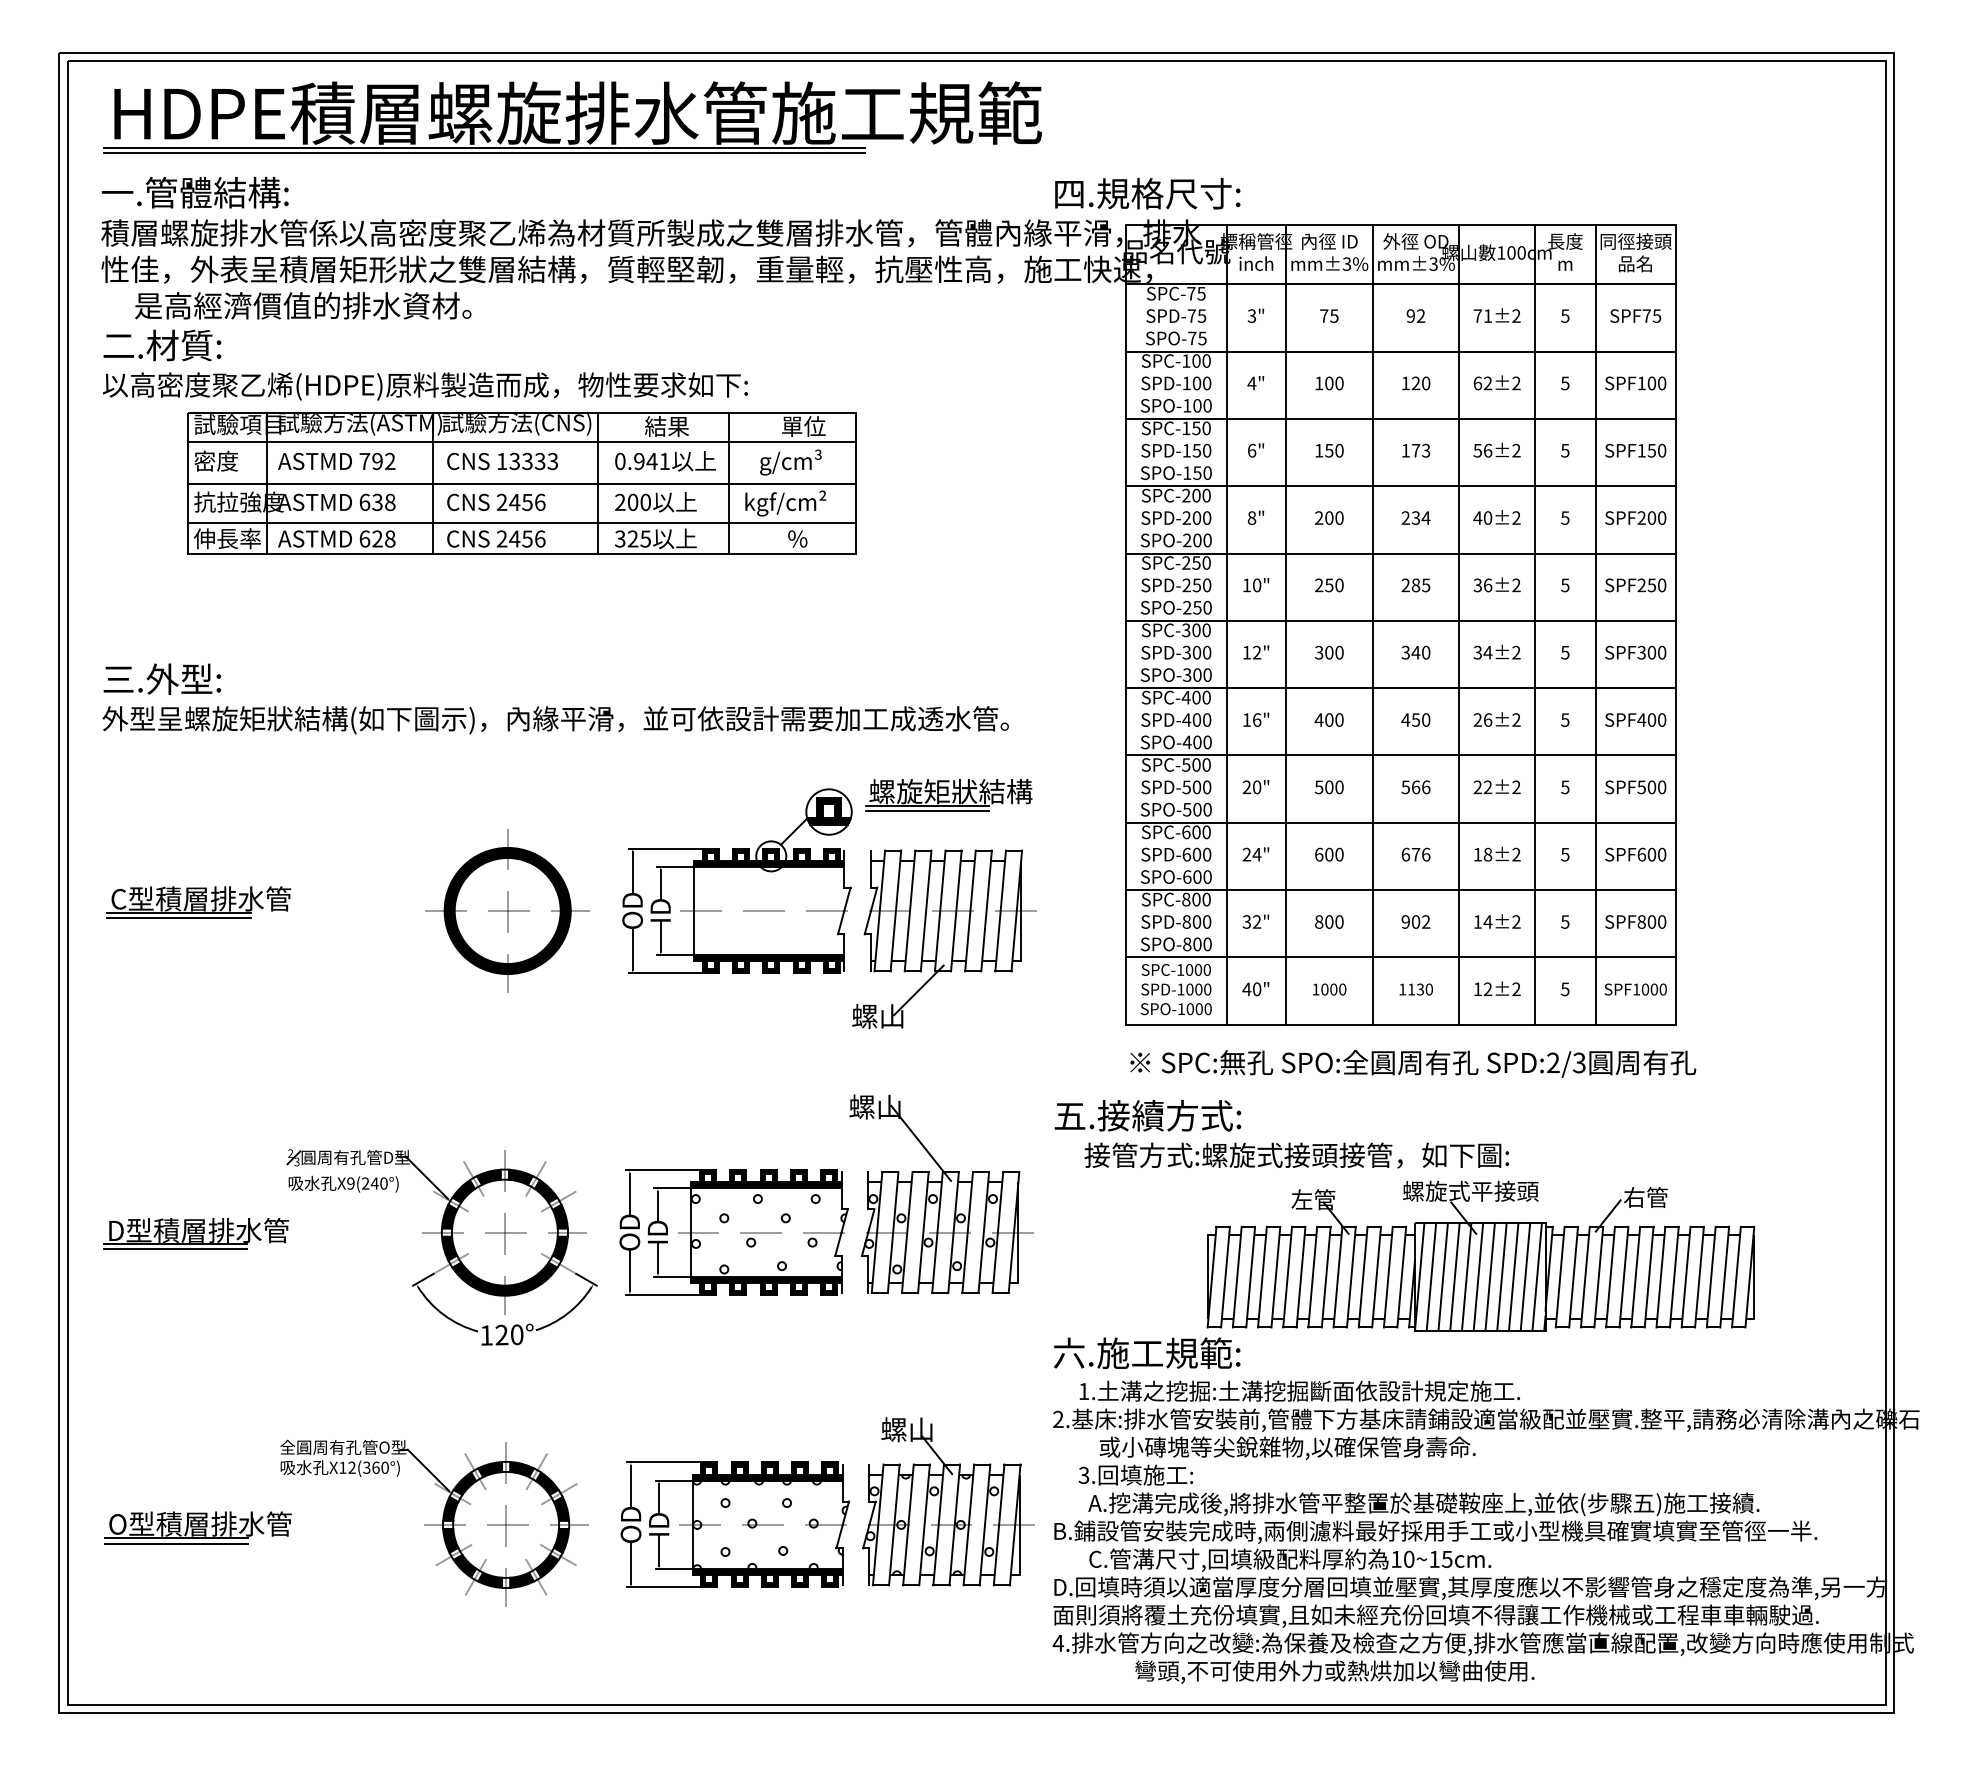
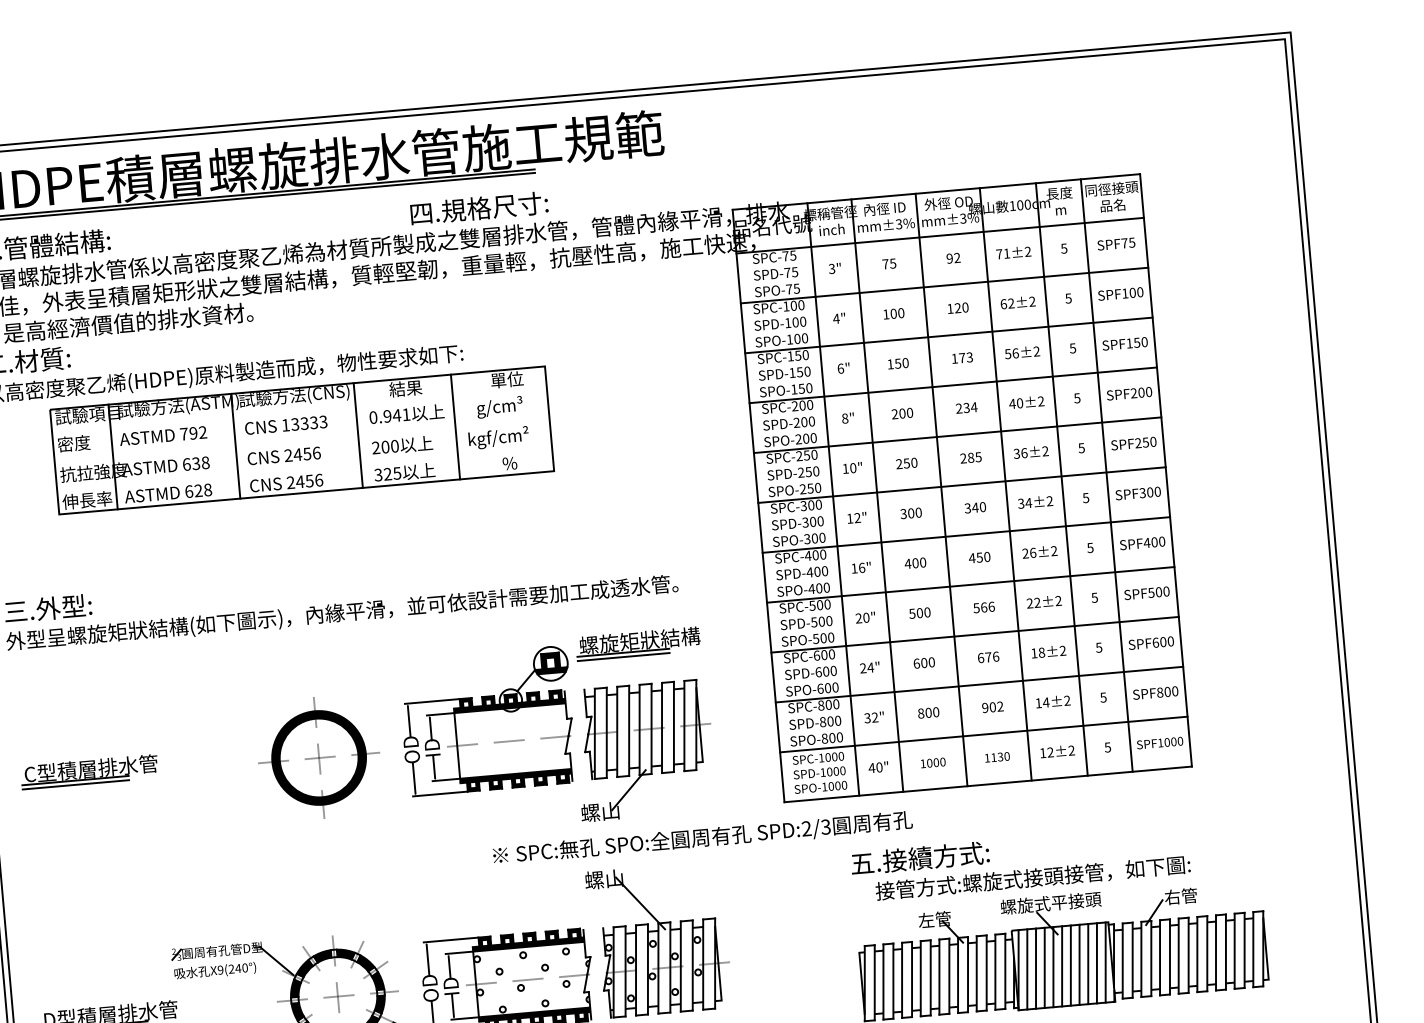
text: (1147, 193) -> (479, 208), moved
line: (522, 441) -> (299, 409), removed
line: (522, 483) -> (302, 440), removed
line: (522, 522) -> (304, 469), removed
text: (1413, 1063) -> (703, 838), moved
text: (1281, 1133) -> (1020, 862), moved

